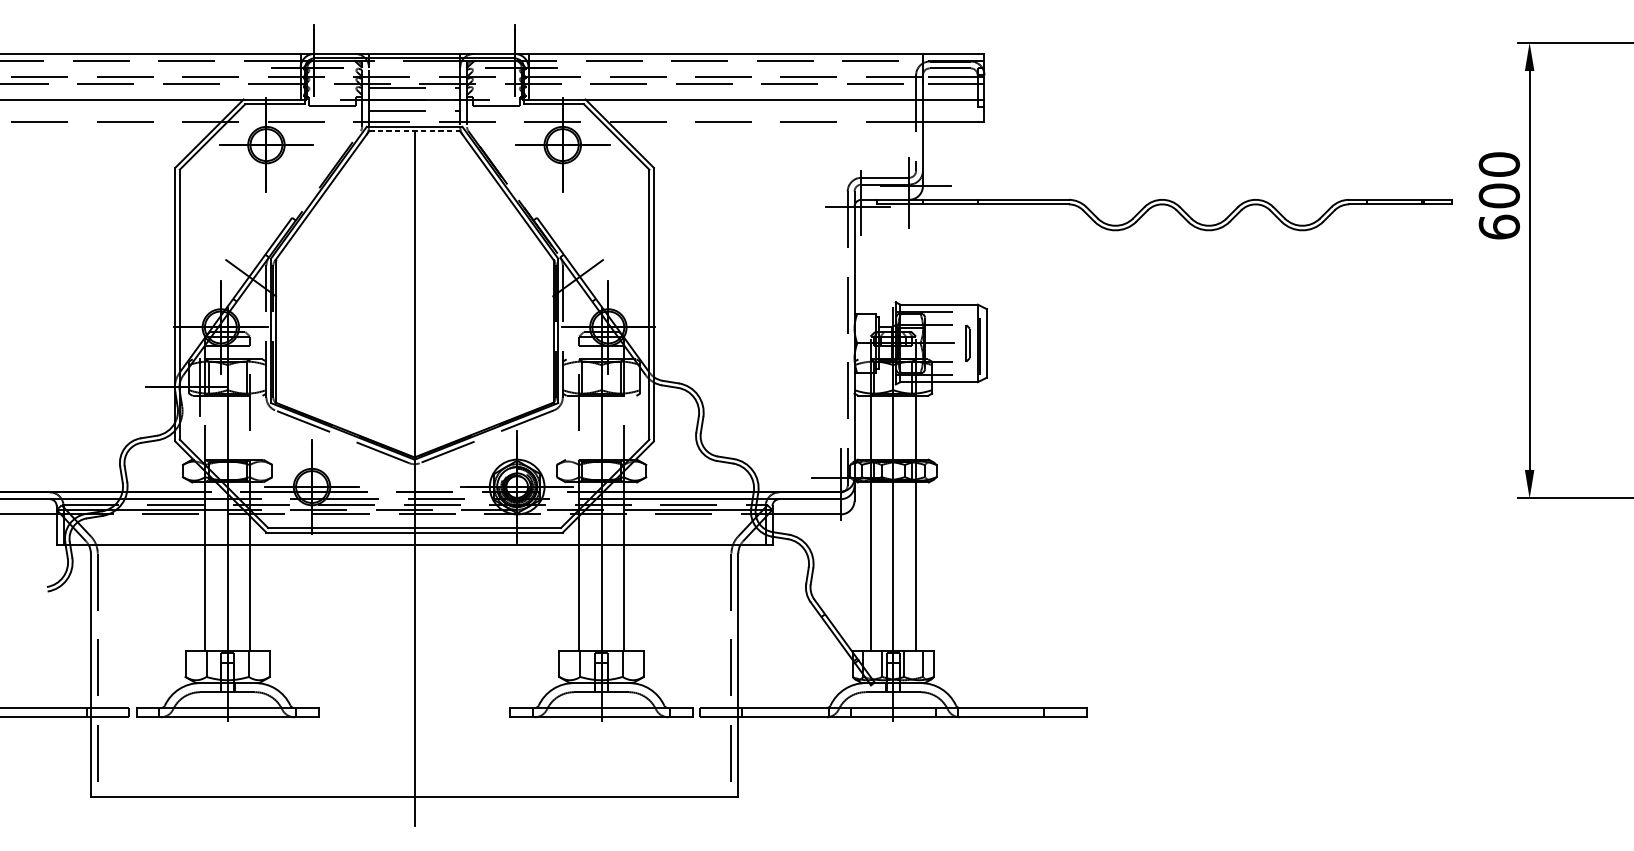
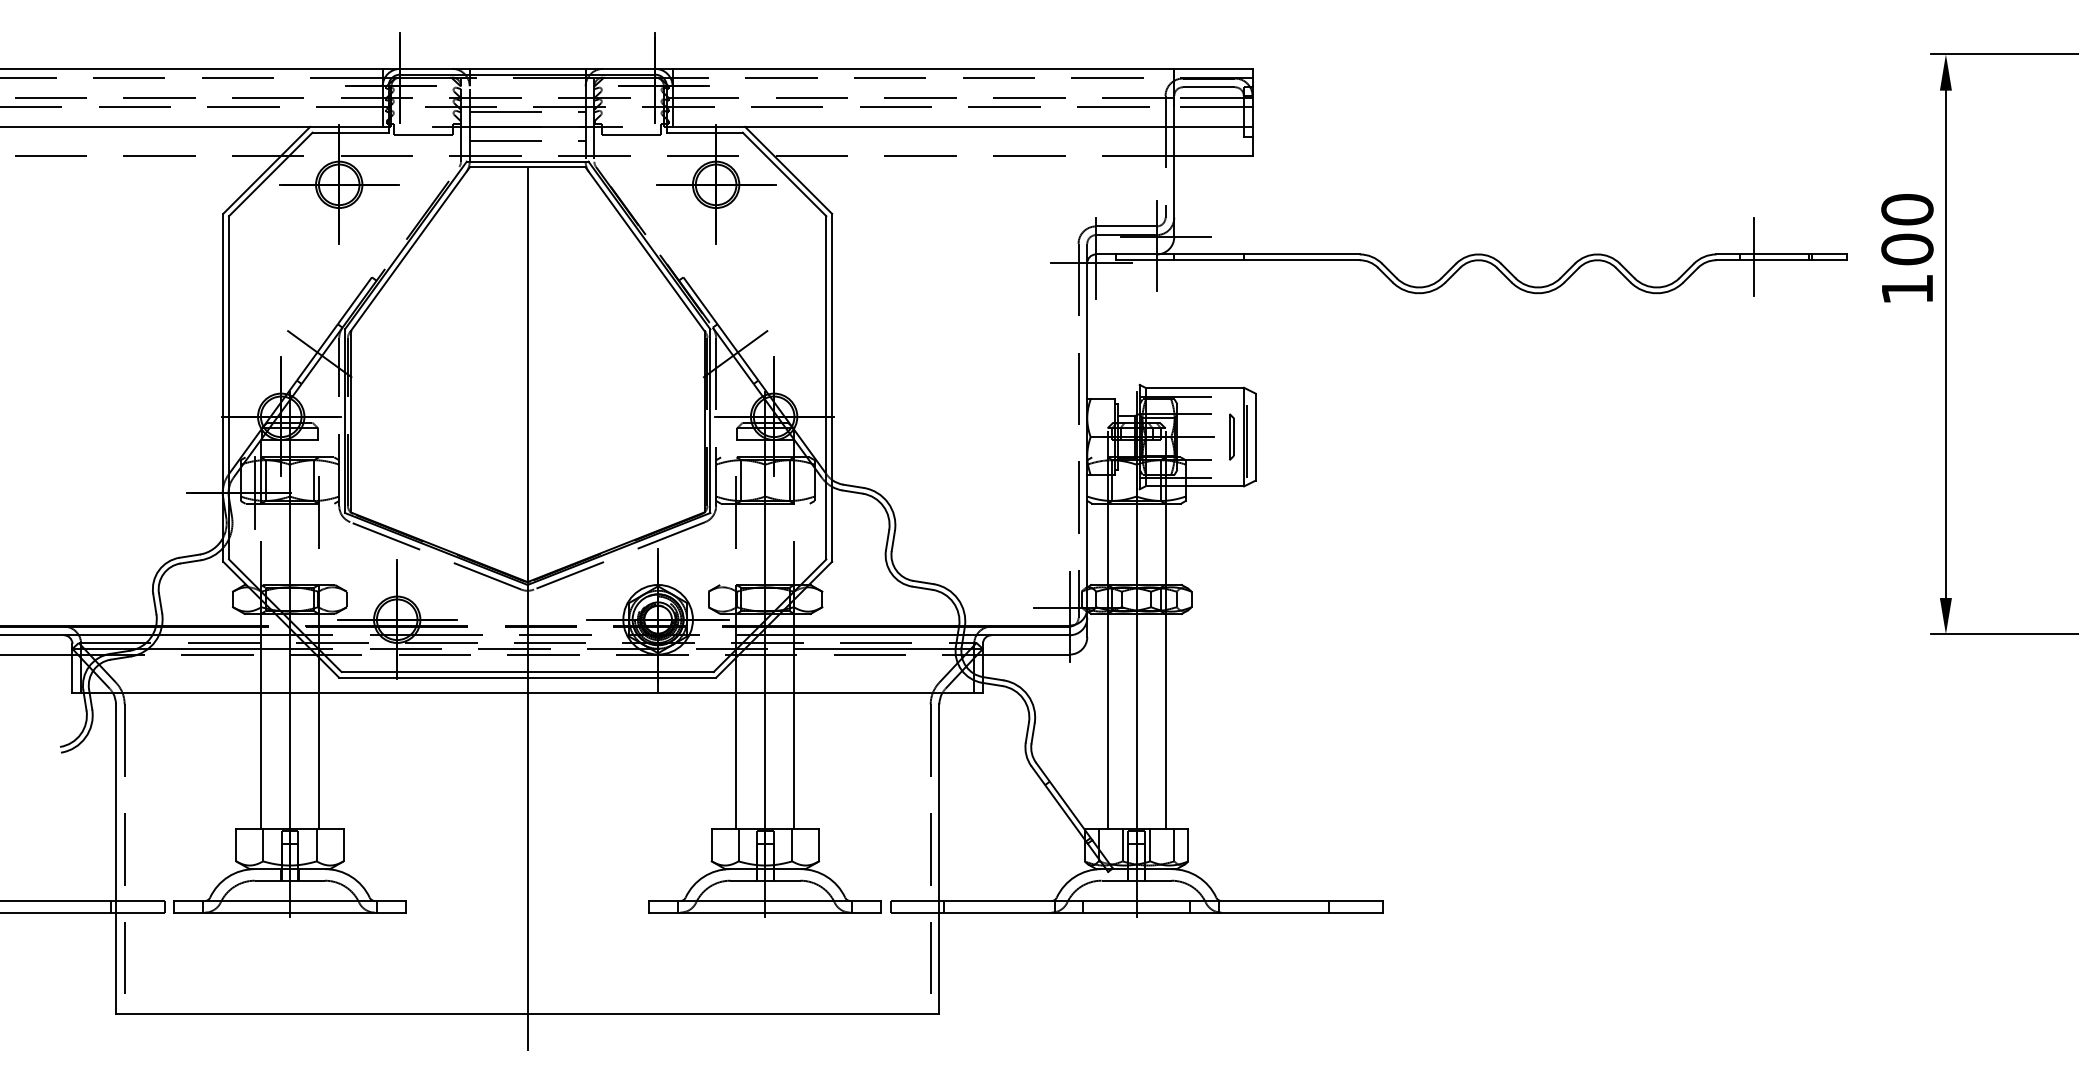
line: (414, 131) -> (527, 167), dashed -> solid
line: (1379, 202) -> (1754, 257), added
text: (1499, 226) -> (1907, 288), 600 -> 100

